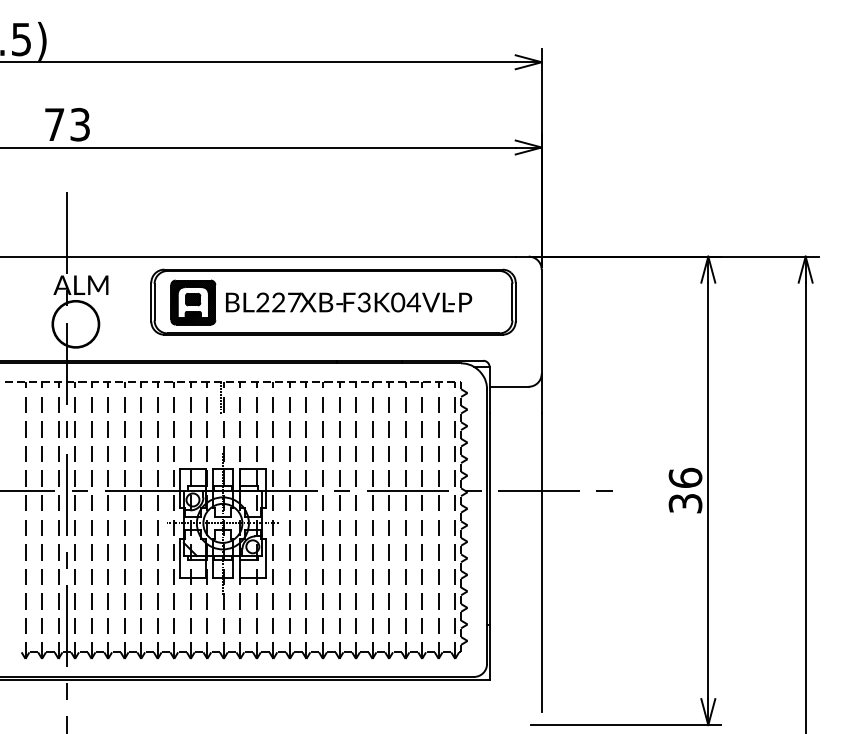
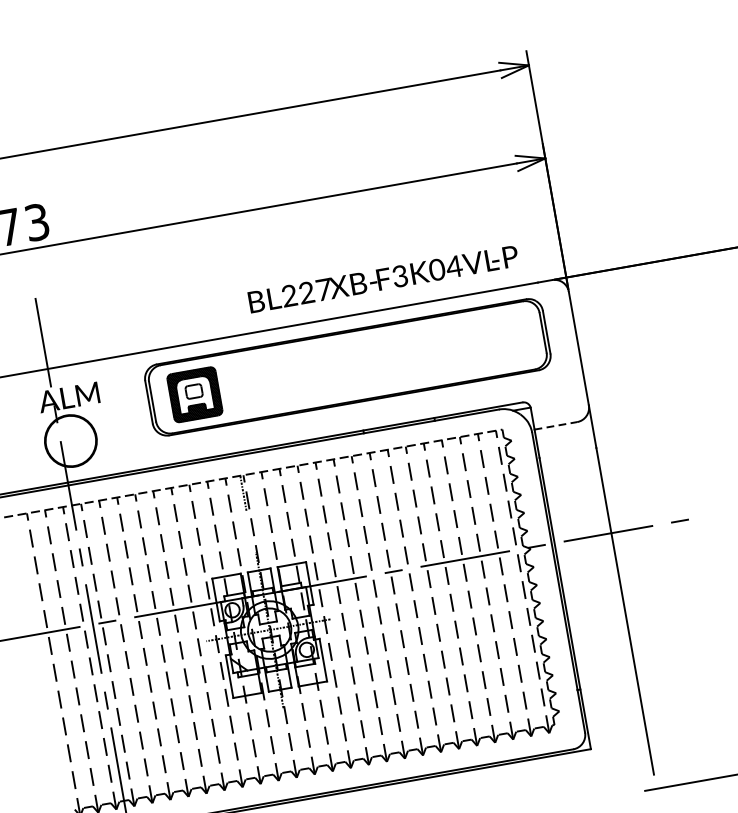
hatch: (192, 299) -> (193, 391), removed
text: (349, 302) -> (384, 279), moved
line: (509, 386) -> (556, 425), solid -> dashed

